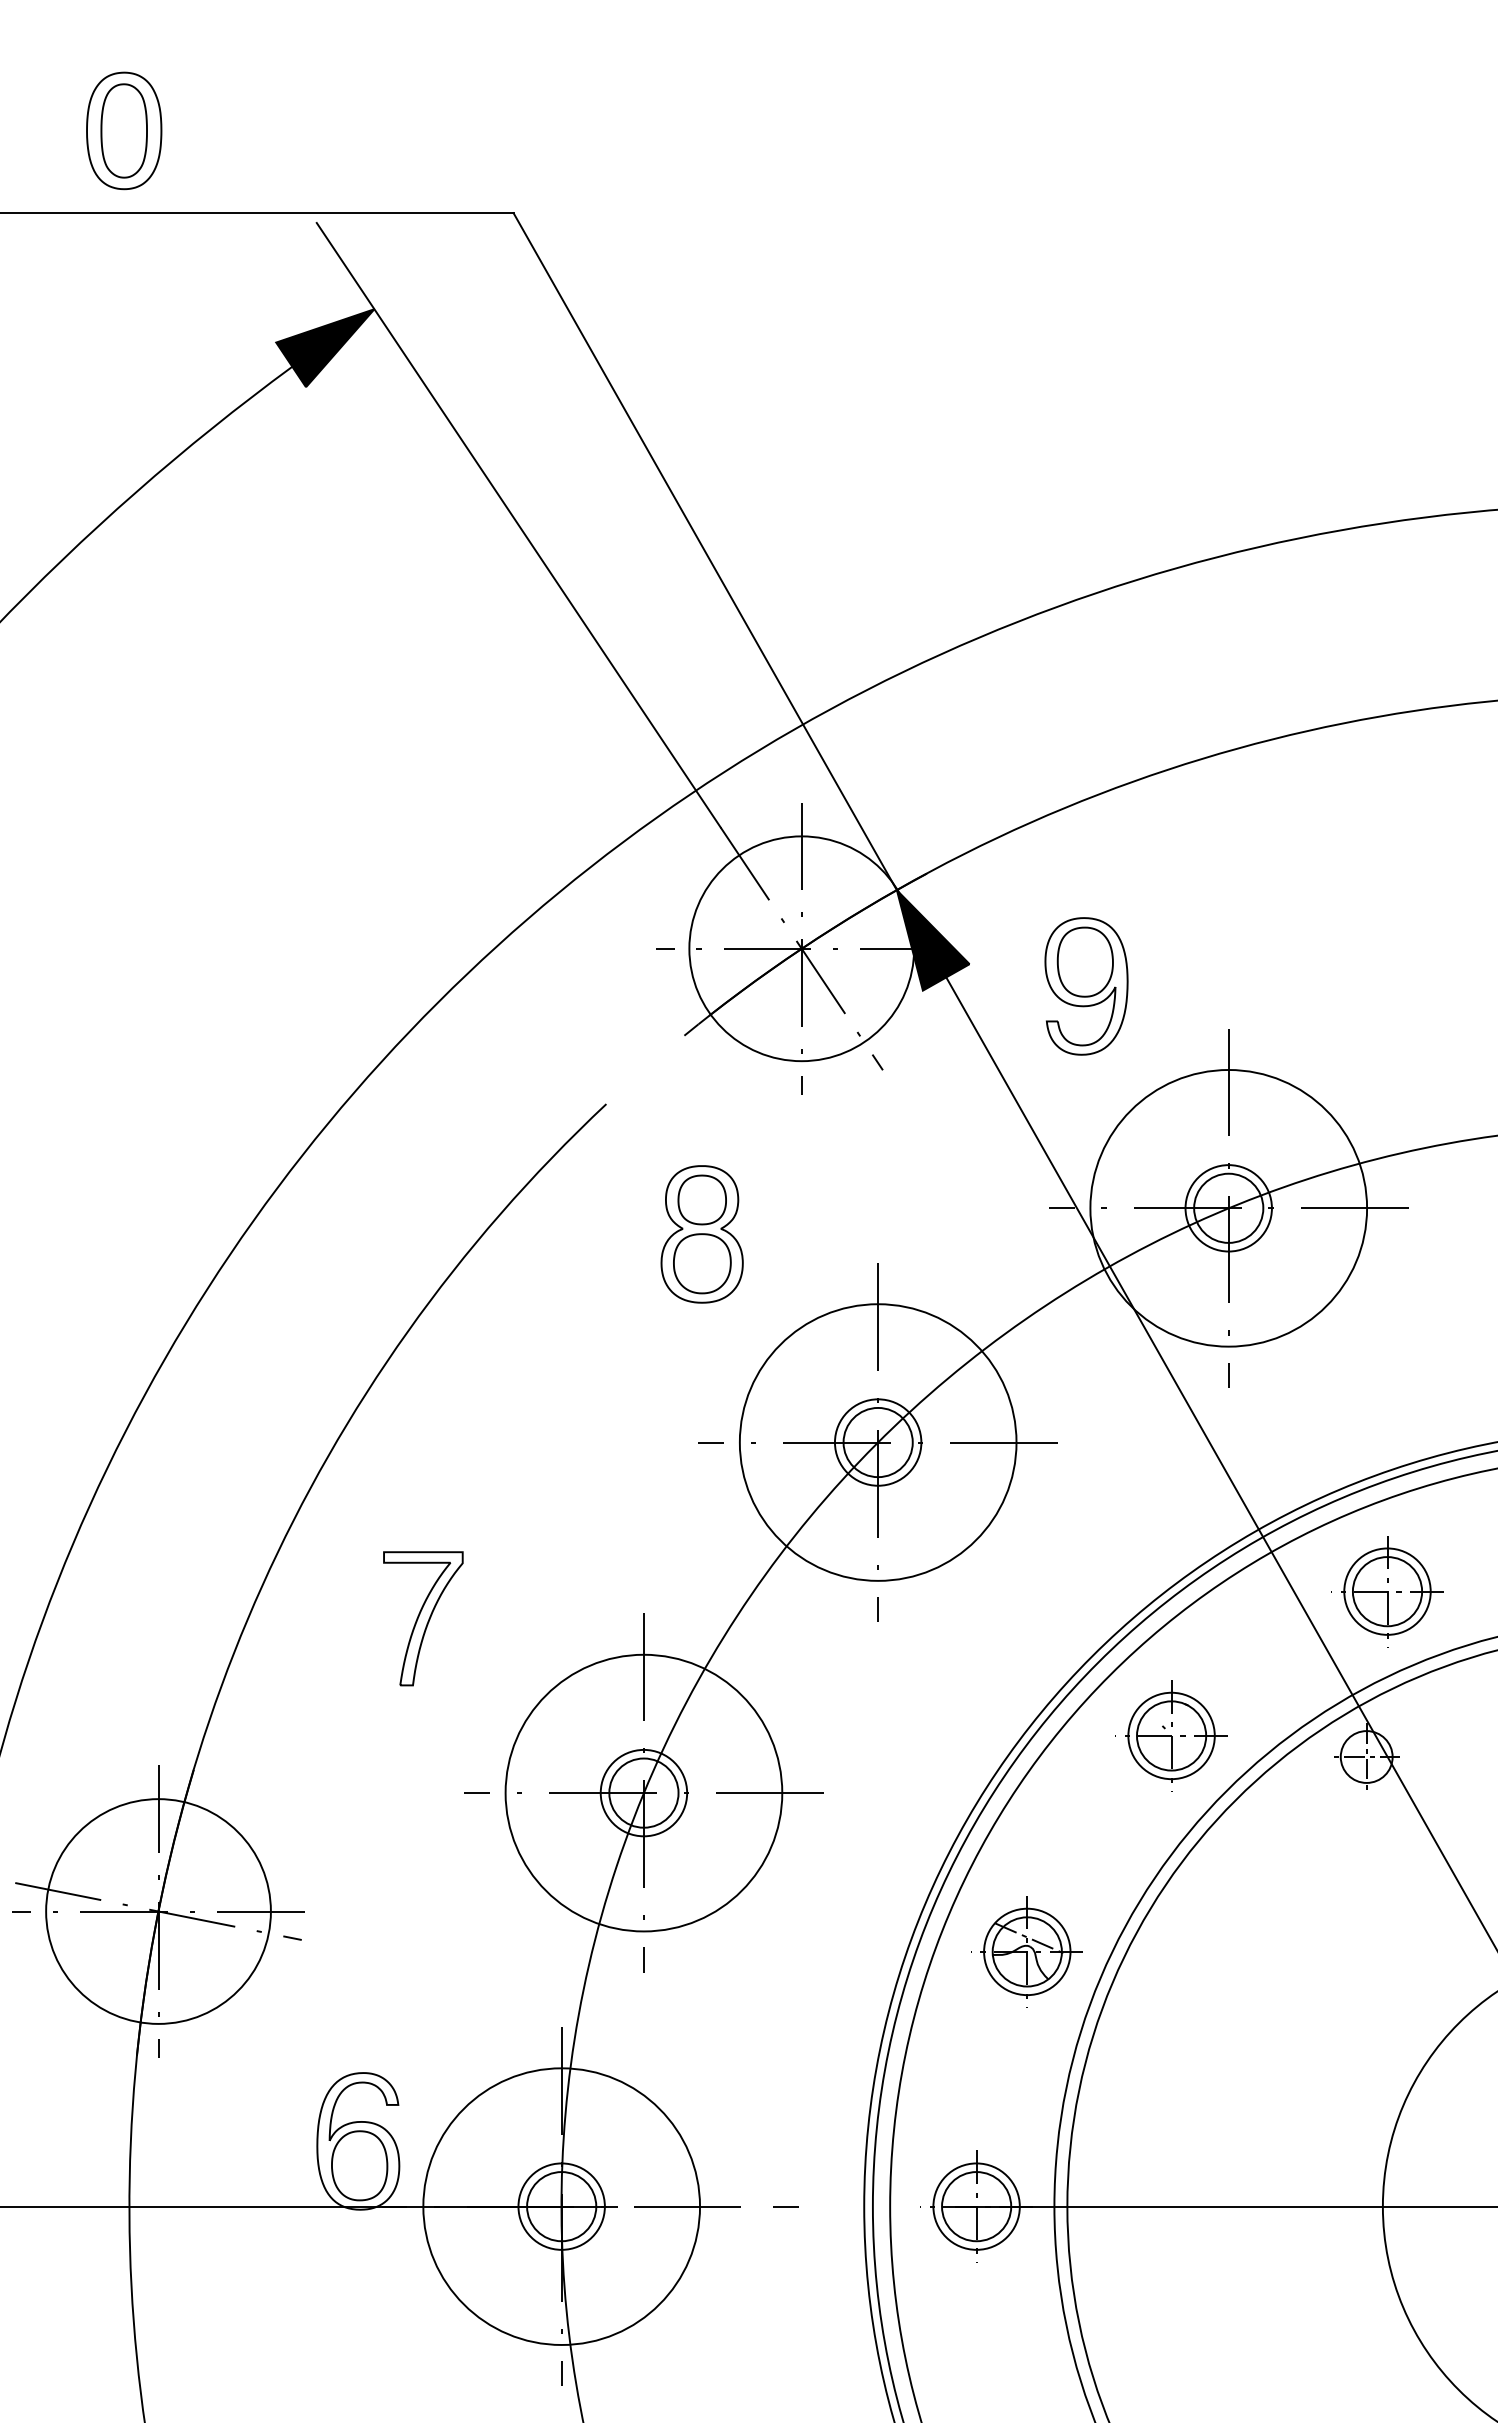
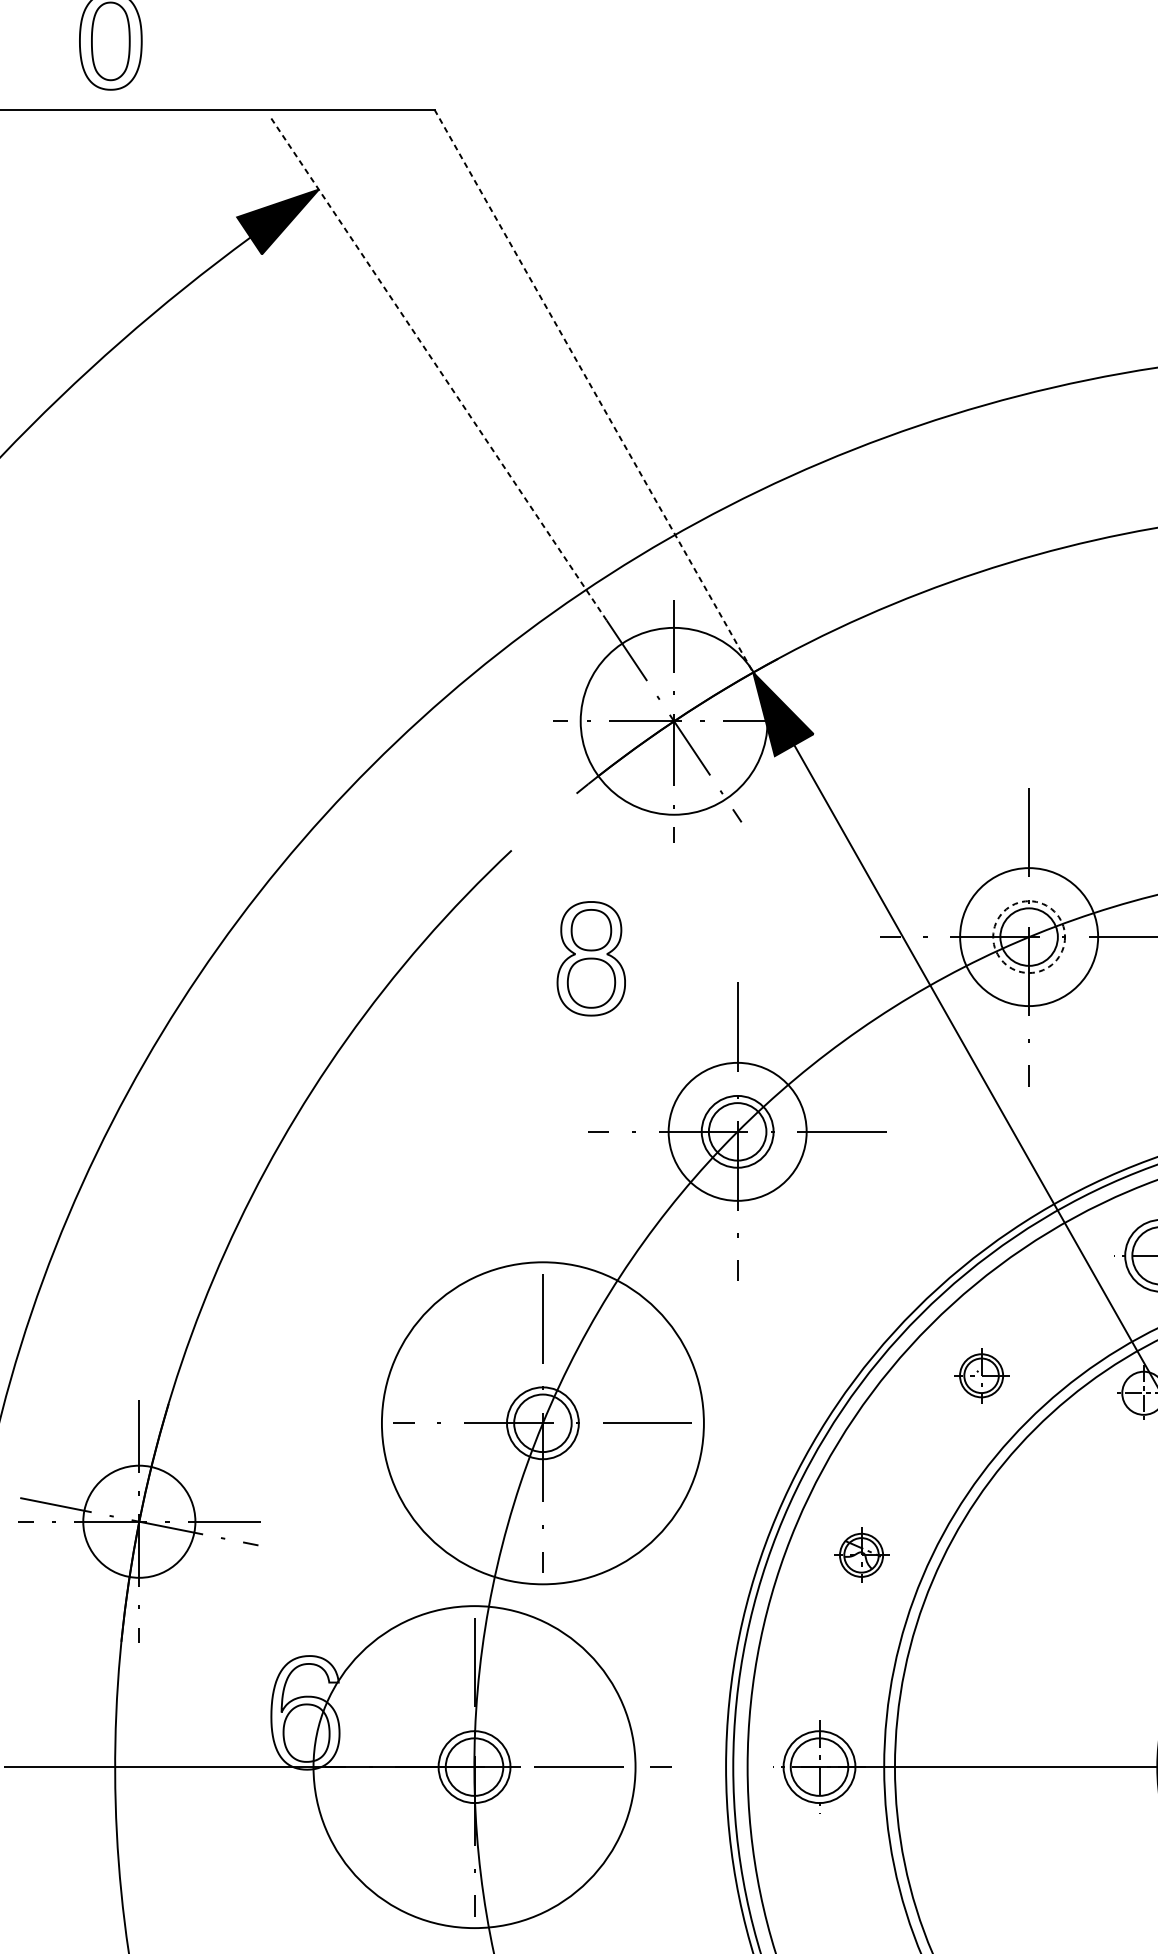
line: (518, 524) -> (438, 368), solid -> dashed
line: (705, 552) -> (594, 391), solid -> dashed
part: (1086, 986) -> (910, 752), removed
circle: (1228, 1208) -> (1028, 937), size x0.6
circle: (1228, 1208) -> (1028, 937), solid -> dashed
circle: (877, 1442) -> (737, 1131), size x0.6
part: (423, 1618) -> (359, 1278), removed
part: (1171, 1735) -> (981, 1375), size x0.6
circle: (643, 1792) -> (542, 1422), size x1.4
circle: (158, 1911) -> (139, 1521), size x0.6
part: (1026, 1951) -> (860, 1554), size x0.6
circle: (561, 2206) -> (474, 1766), size x1.4

